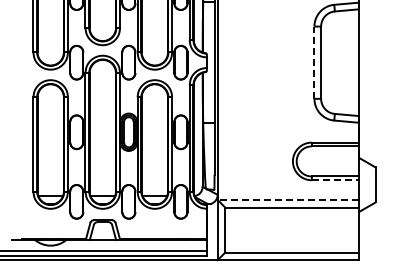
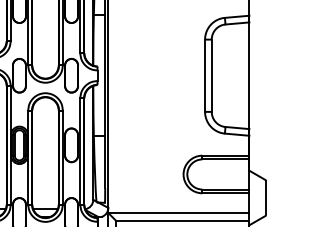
line: (314, 62) -> (205, 75), dashed -> solid
line: (335, 180) -> (226, 193), dashed -> solid
line: (288, 199) -> (179, 212), dashed -> solid

